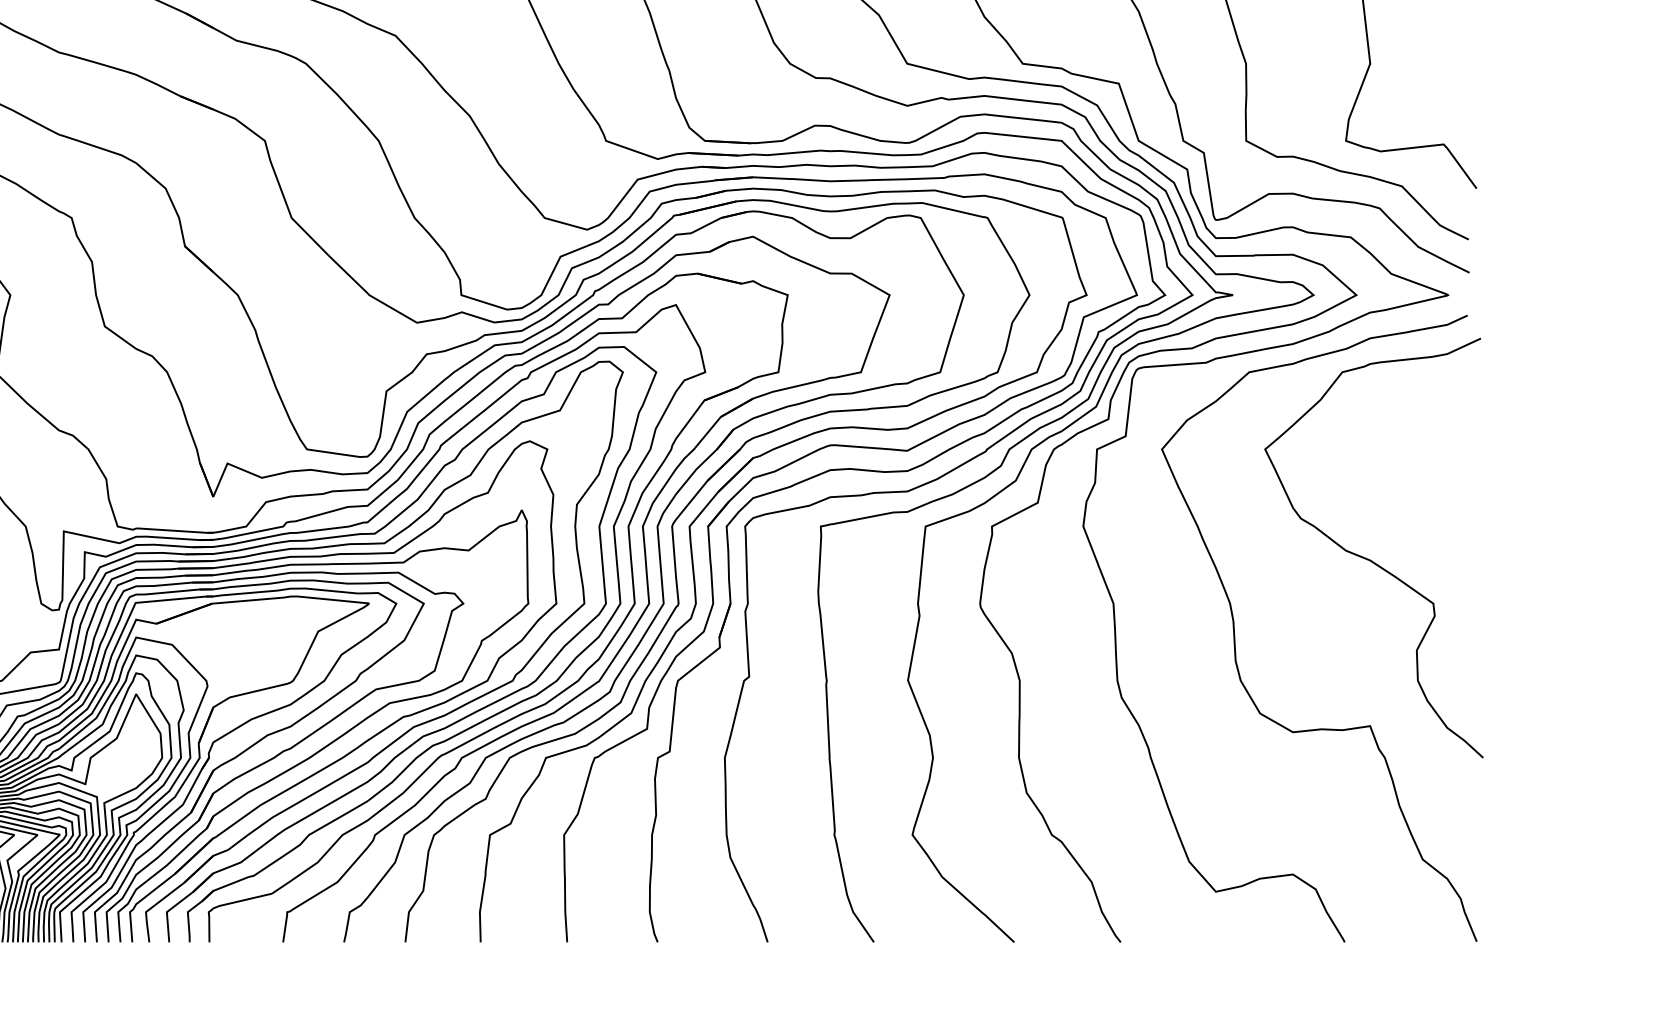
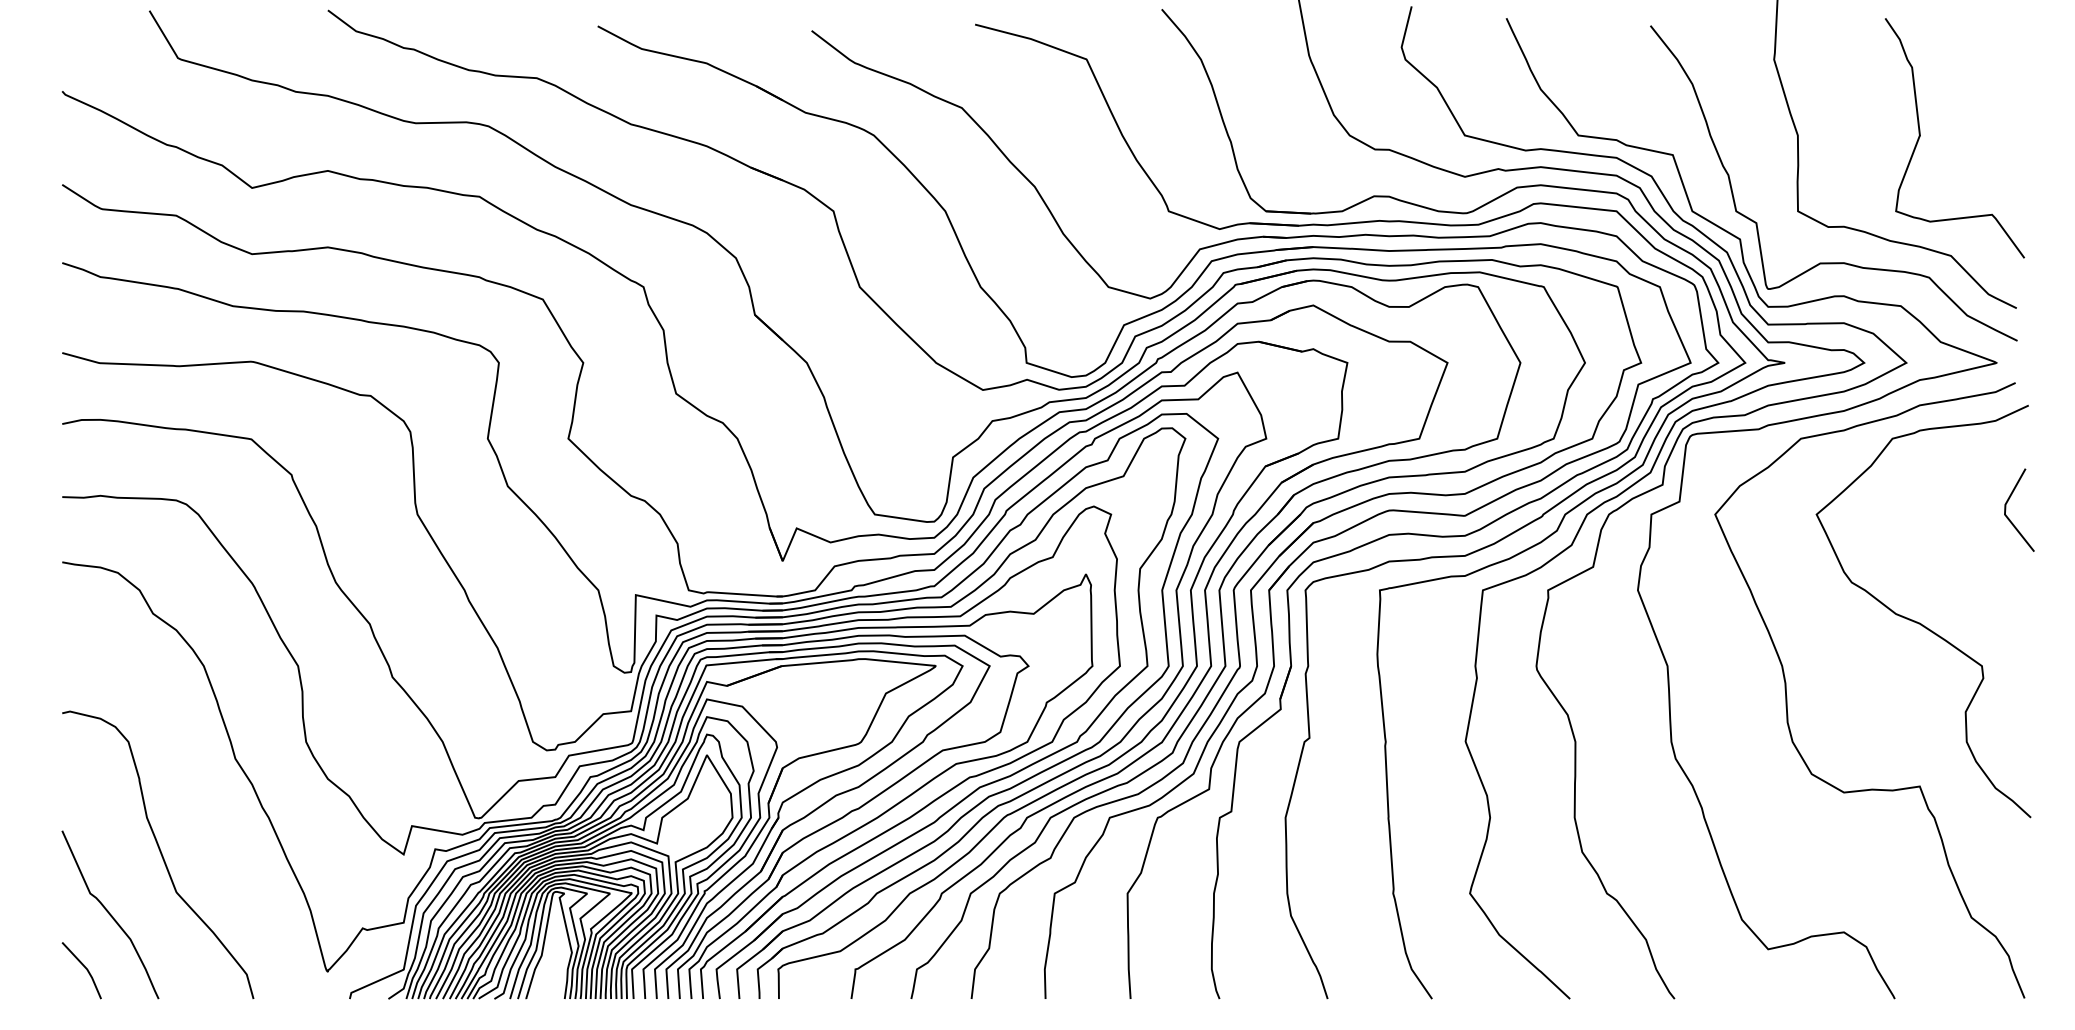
line: (1458, 444) -> (2006, 509), added

